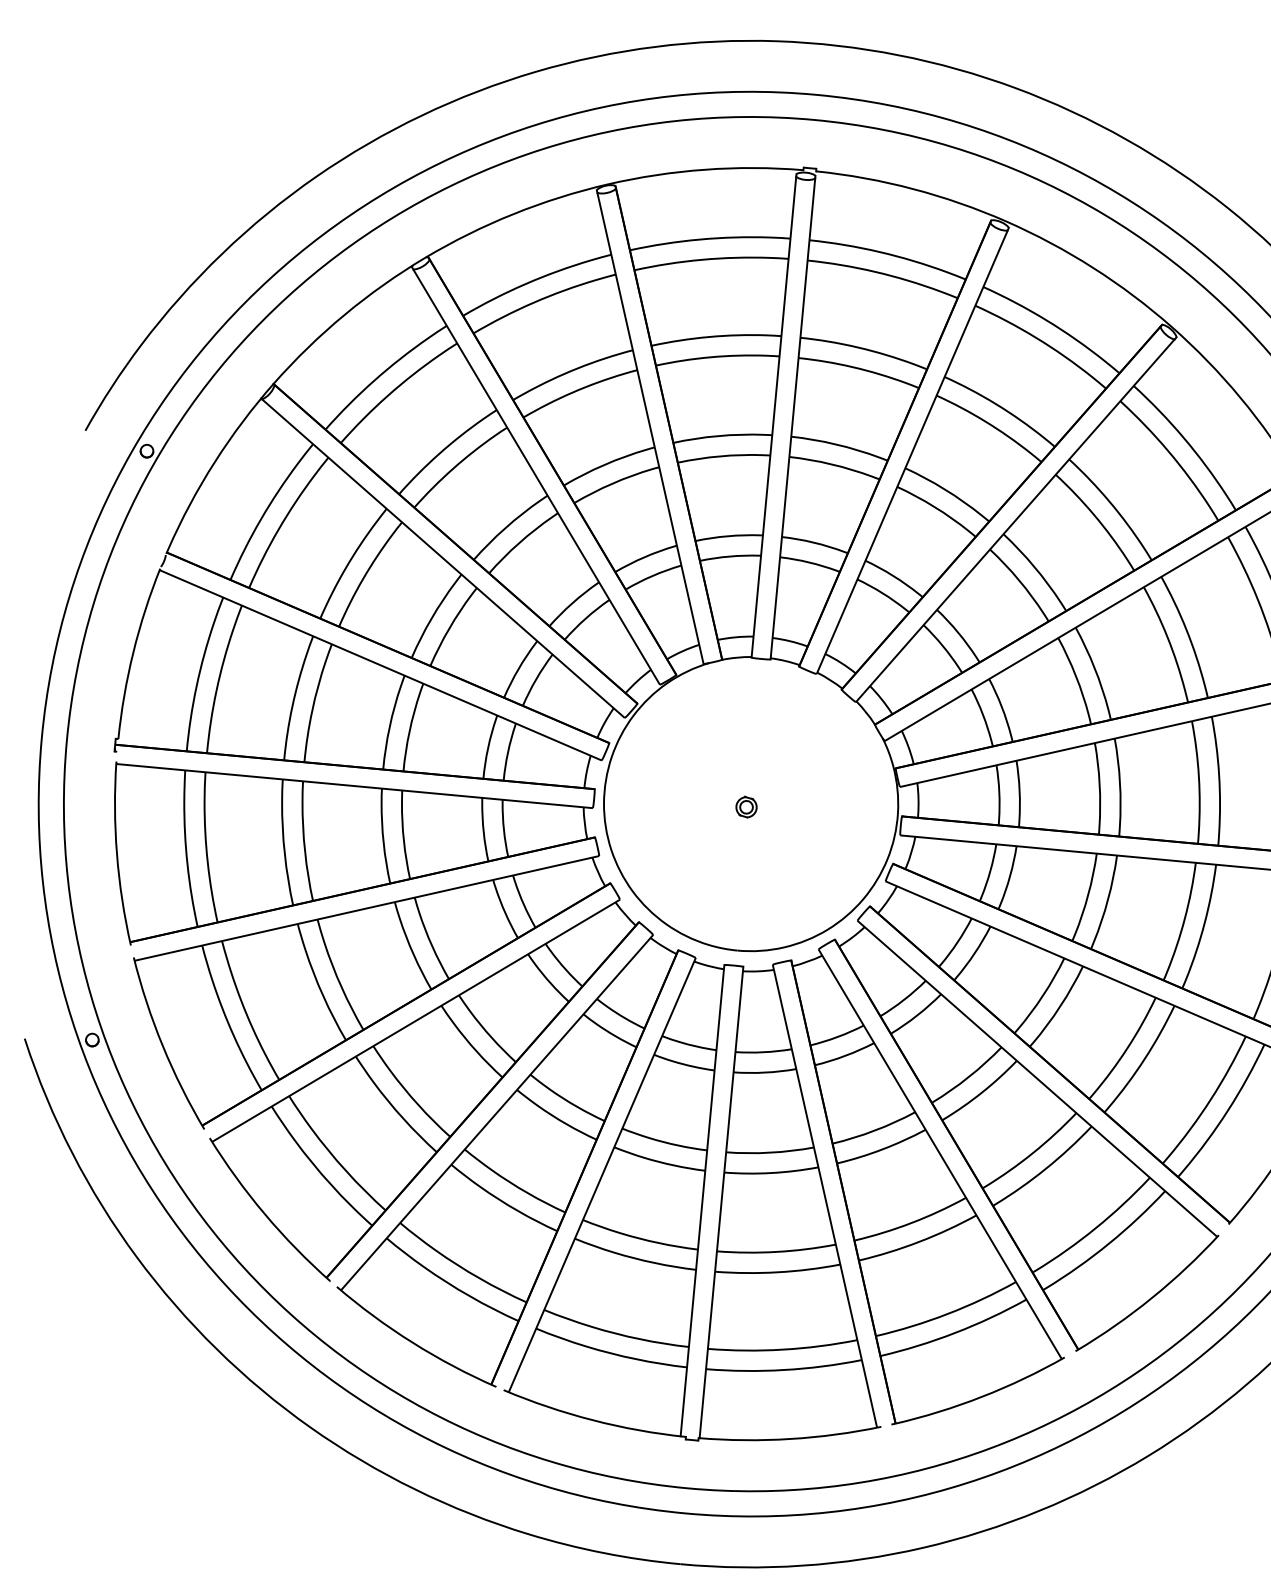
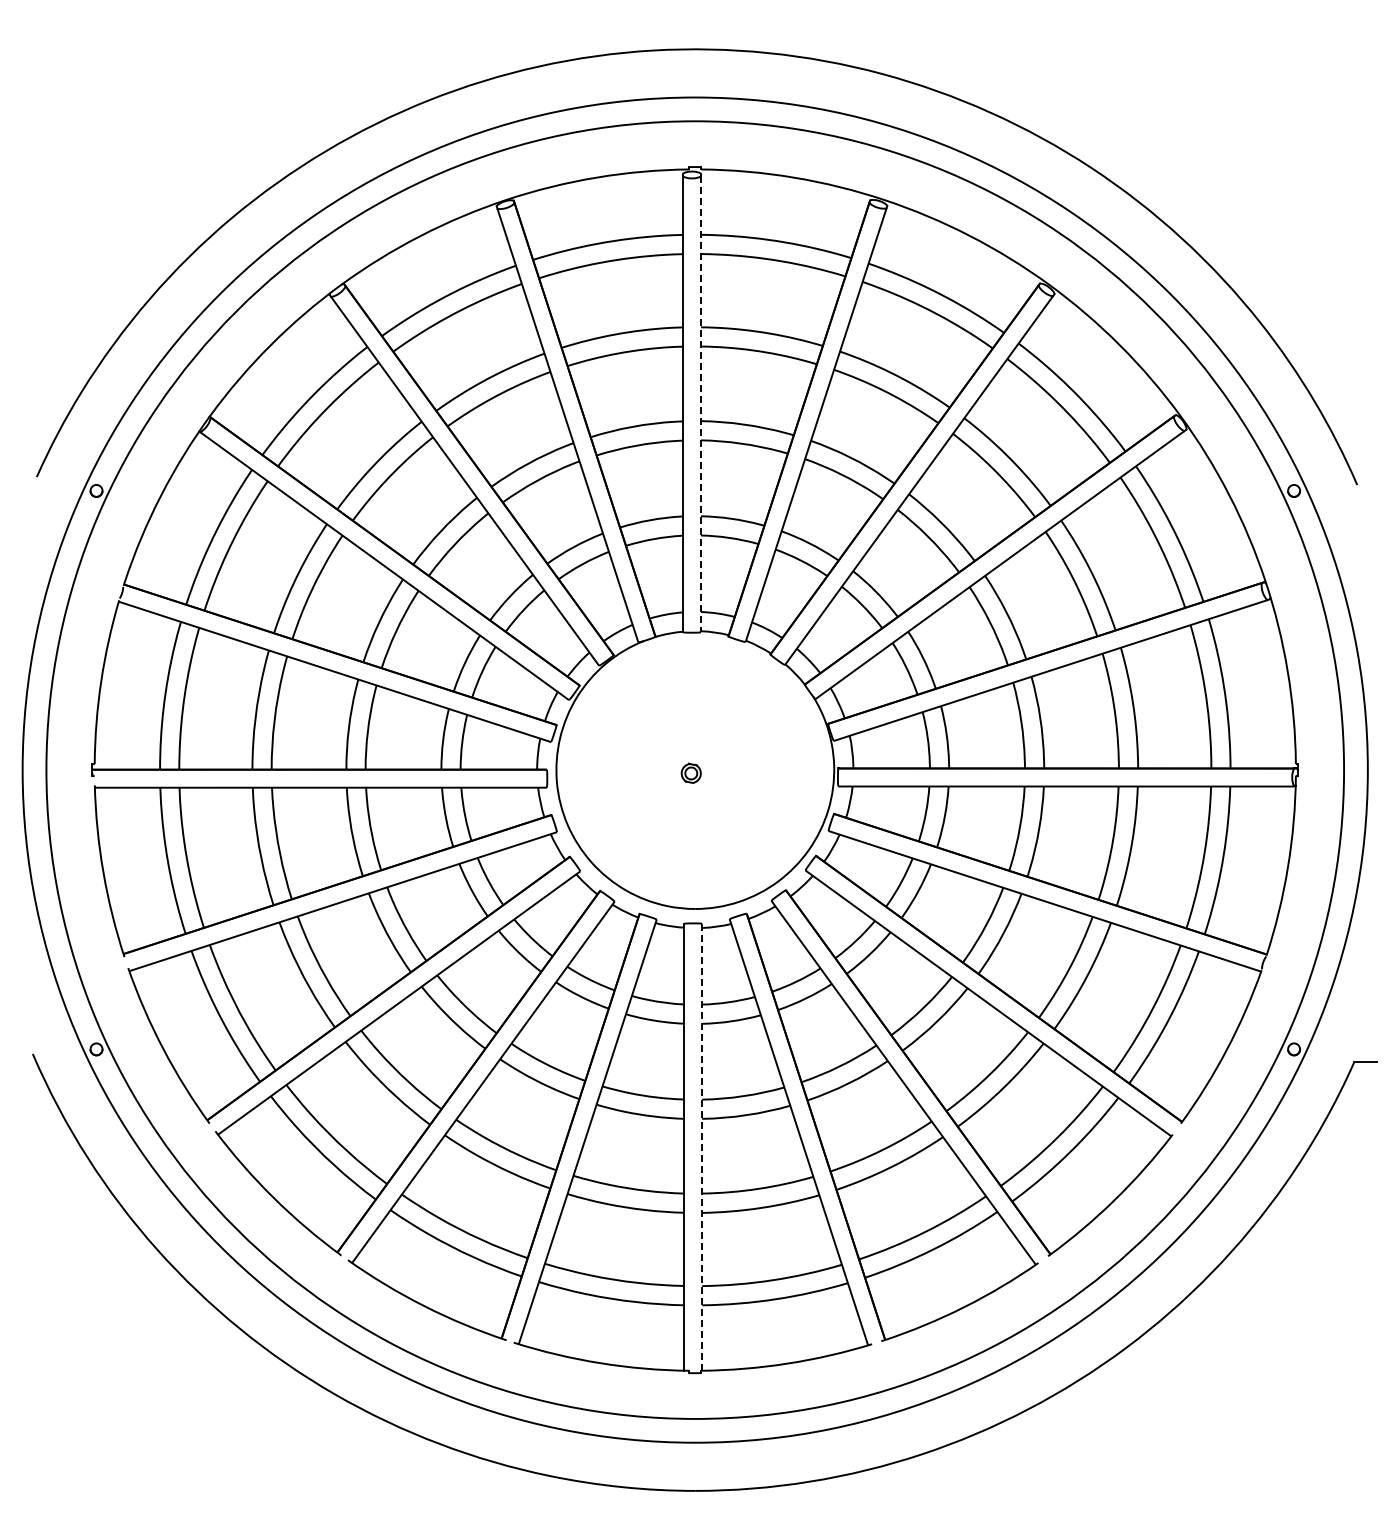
line: (793, 419) -> (701, 404), solid -> dashed
line: (721, 1202) -> (702, 1147), solid -> dashed

